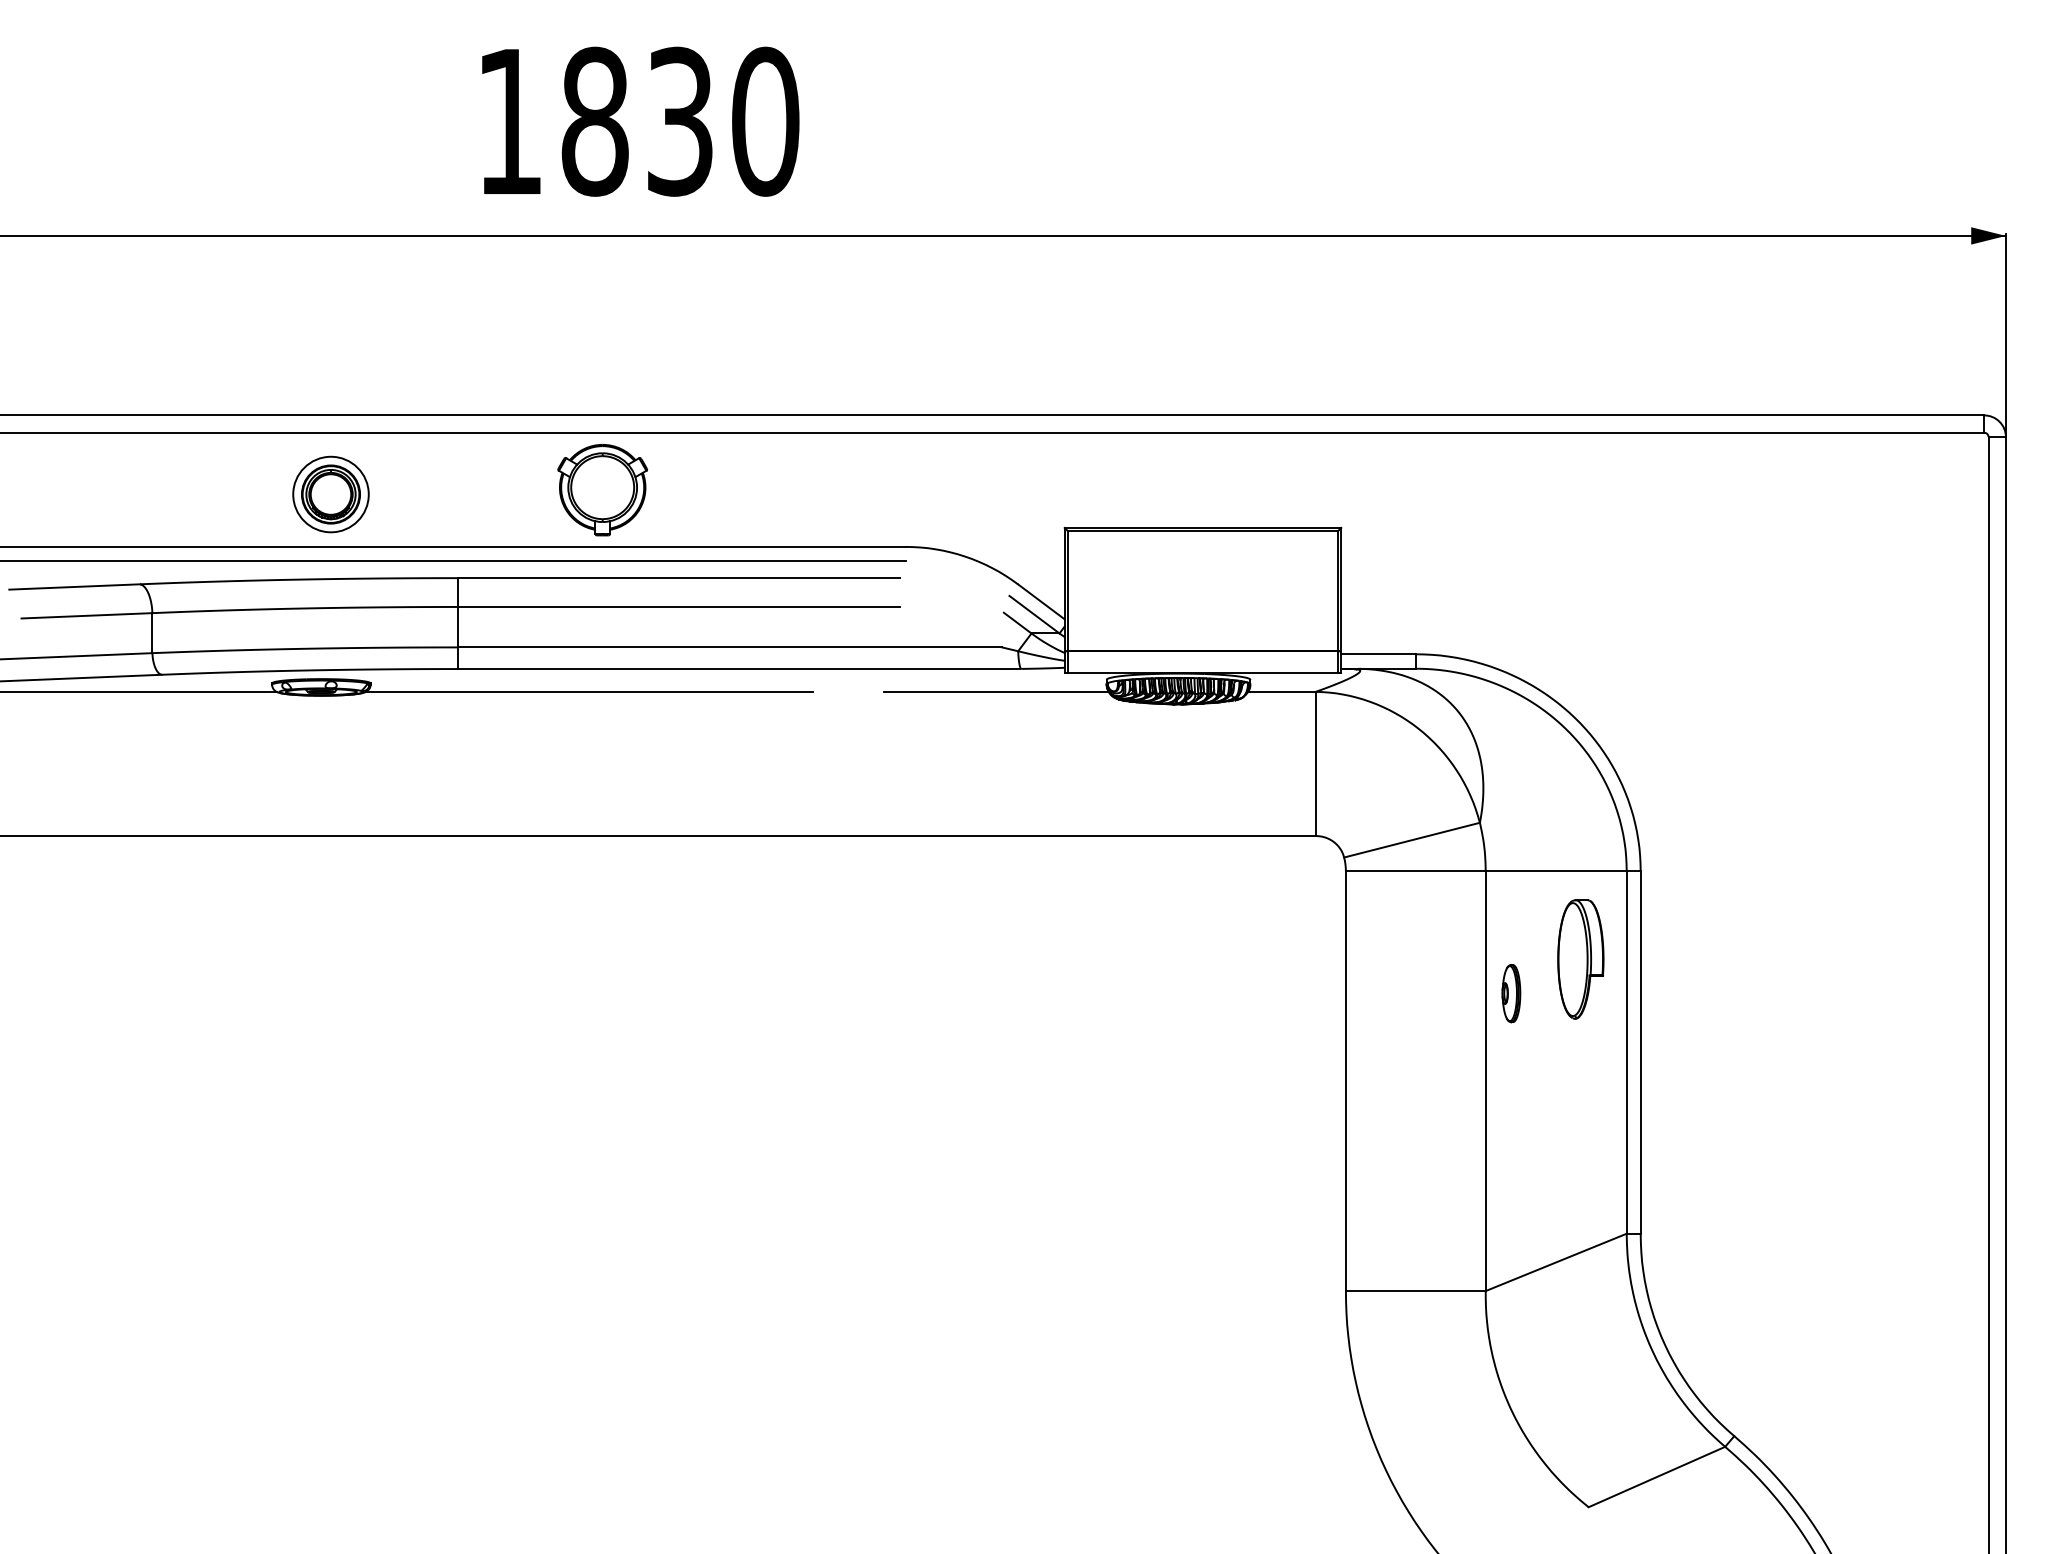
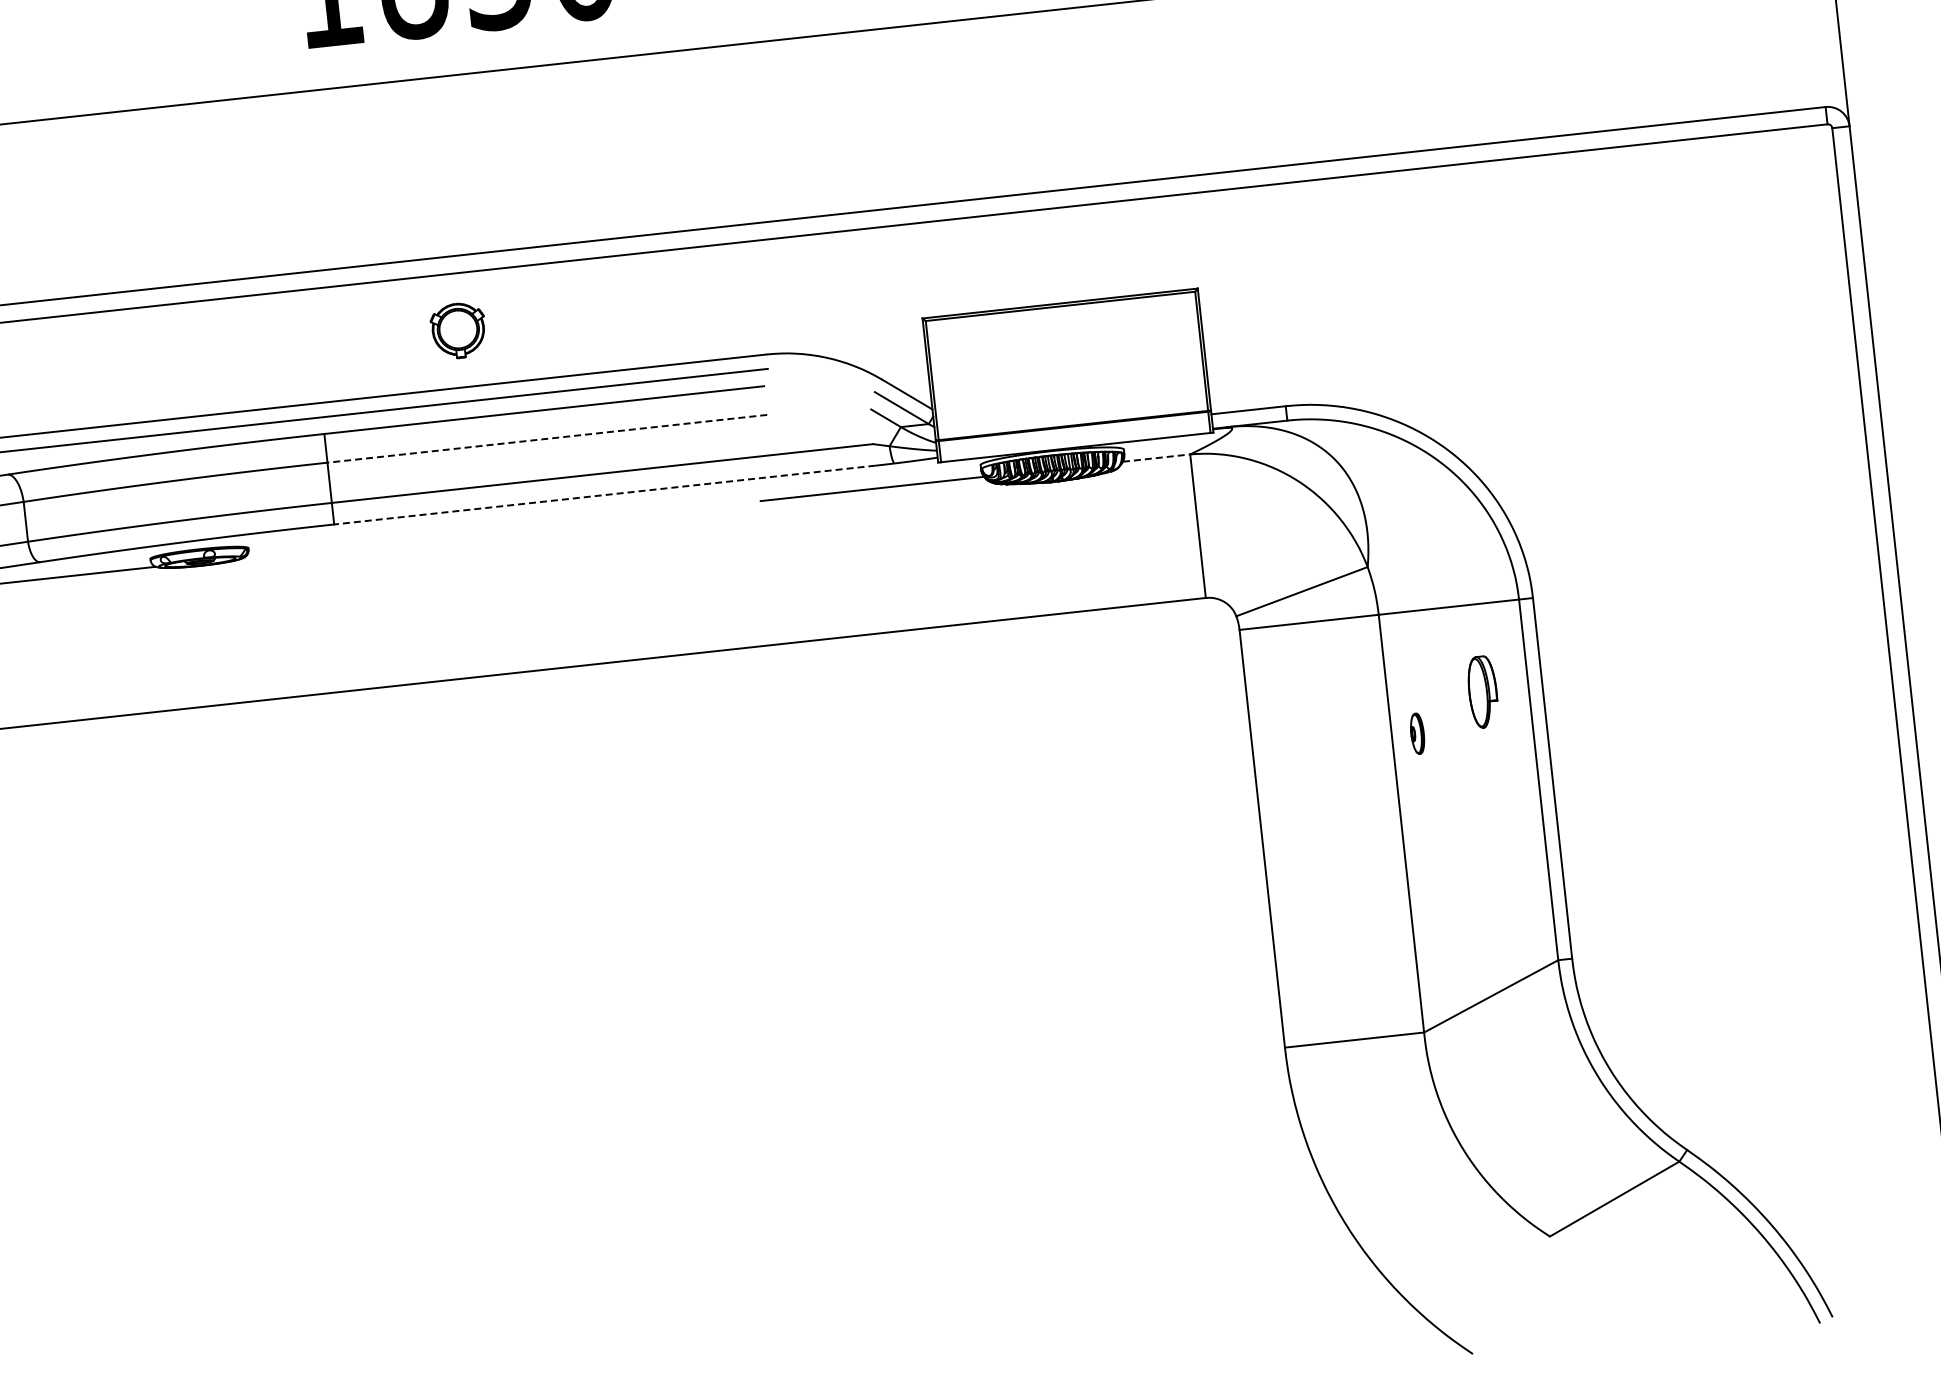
part: (602, 490) -> (458, 331), size x0.6
part: (330, 494) -> (188, 364), removed
line: (679, 606) -> (547, 438), solid -> dashed
line: (730, 669) -> (605, 495), solid -> dashed
line: (589, 691) -> (467, 532), removed
line: (1282, 691) -> (1157, 457), solid -> dashed
part: (1580, 959) -> (1482, 692), size x0.6
part: (1511, 993) -> (1417, 733), size x0.7

